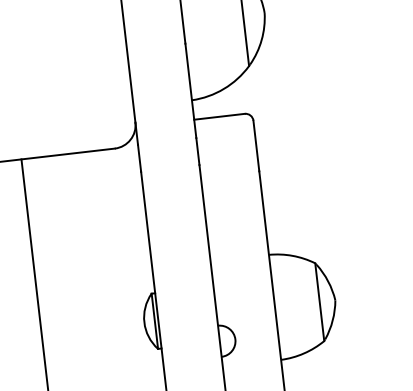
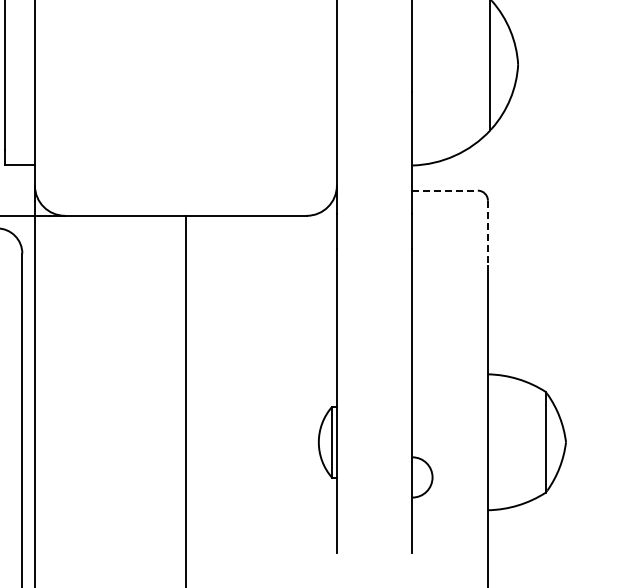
line: (219, 116) -> (445, 190), solid -> dashed
line: (256, 146) -> (487, 233), solid -> dashed

